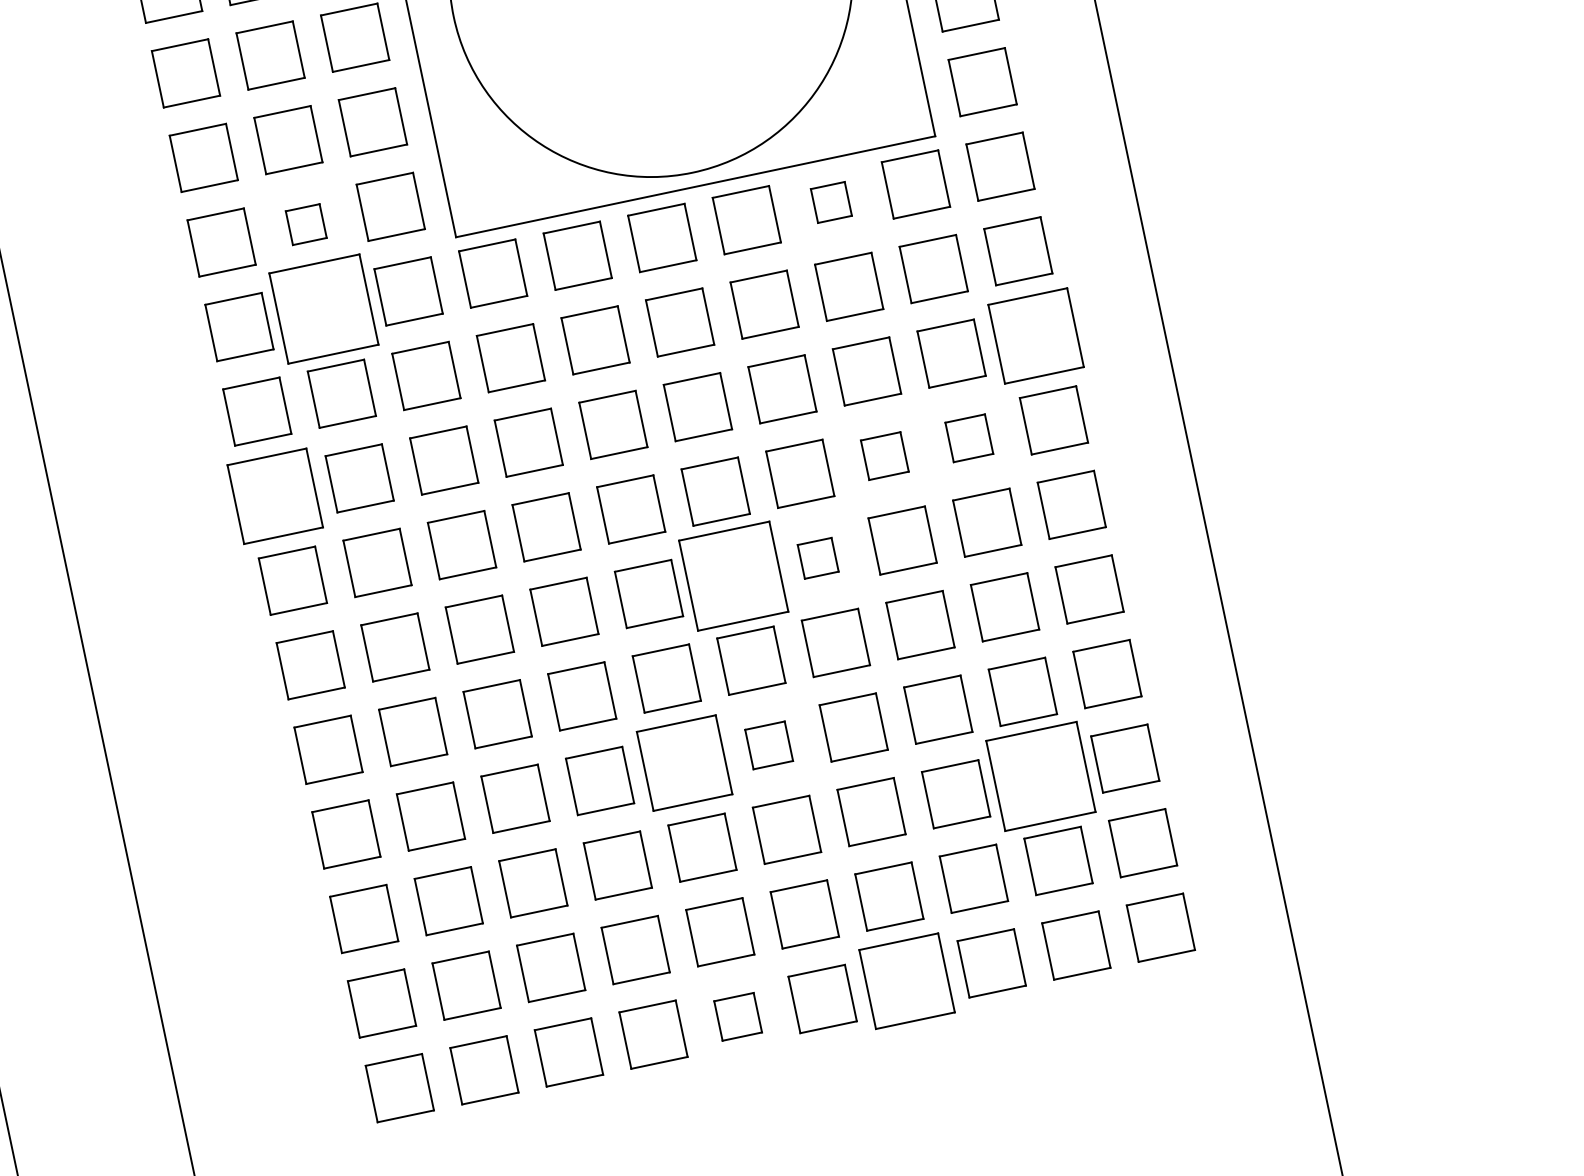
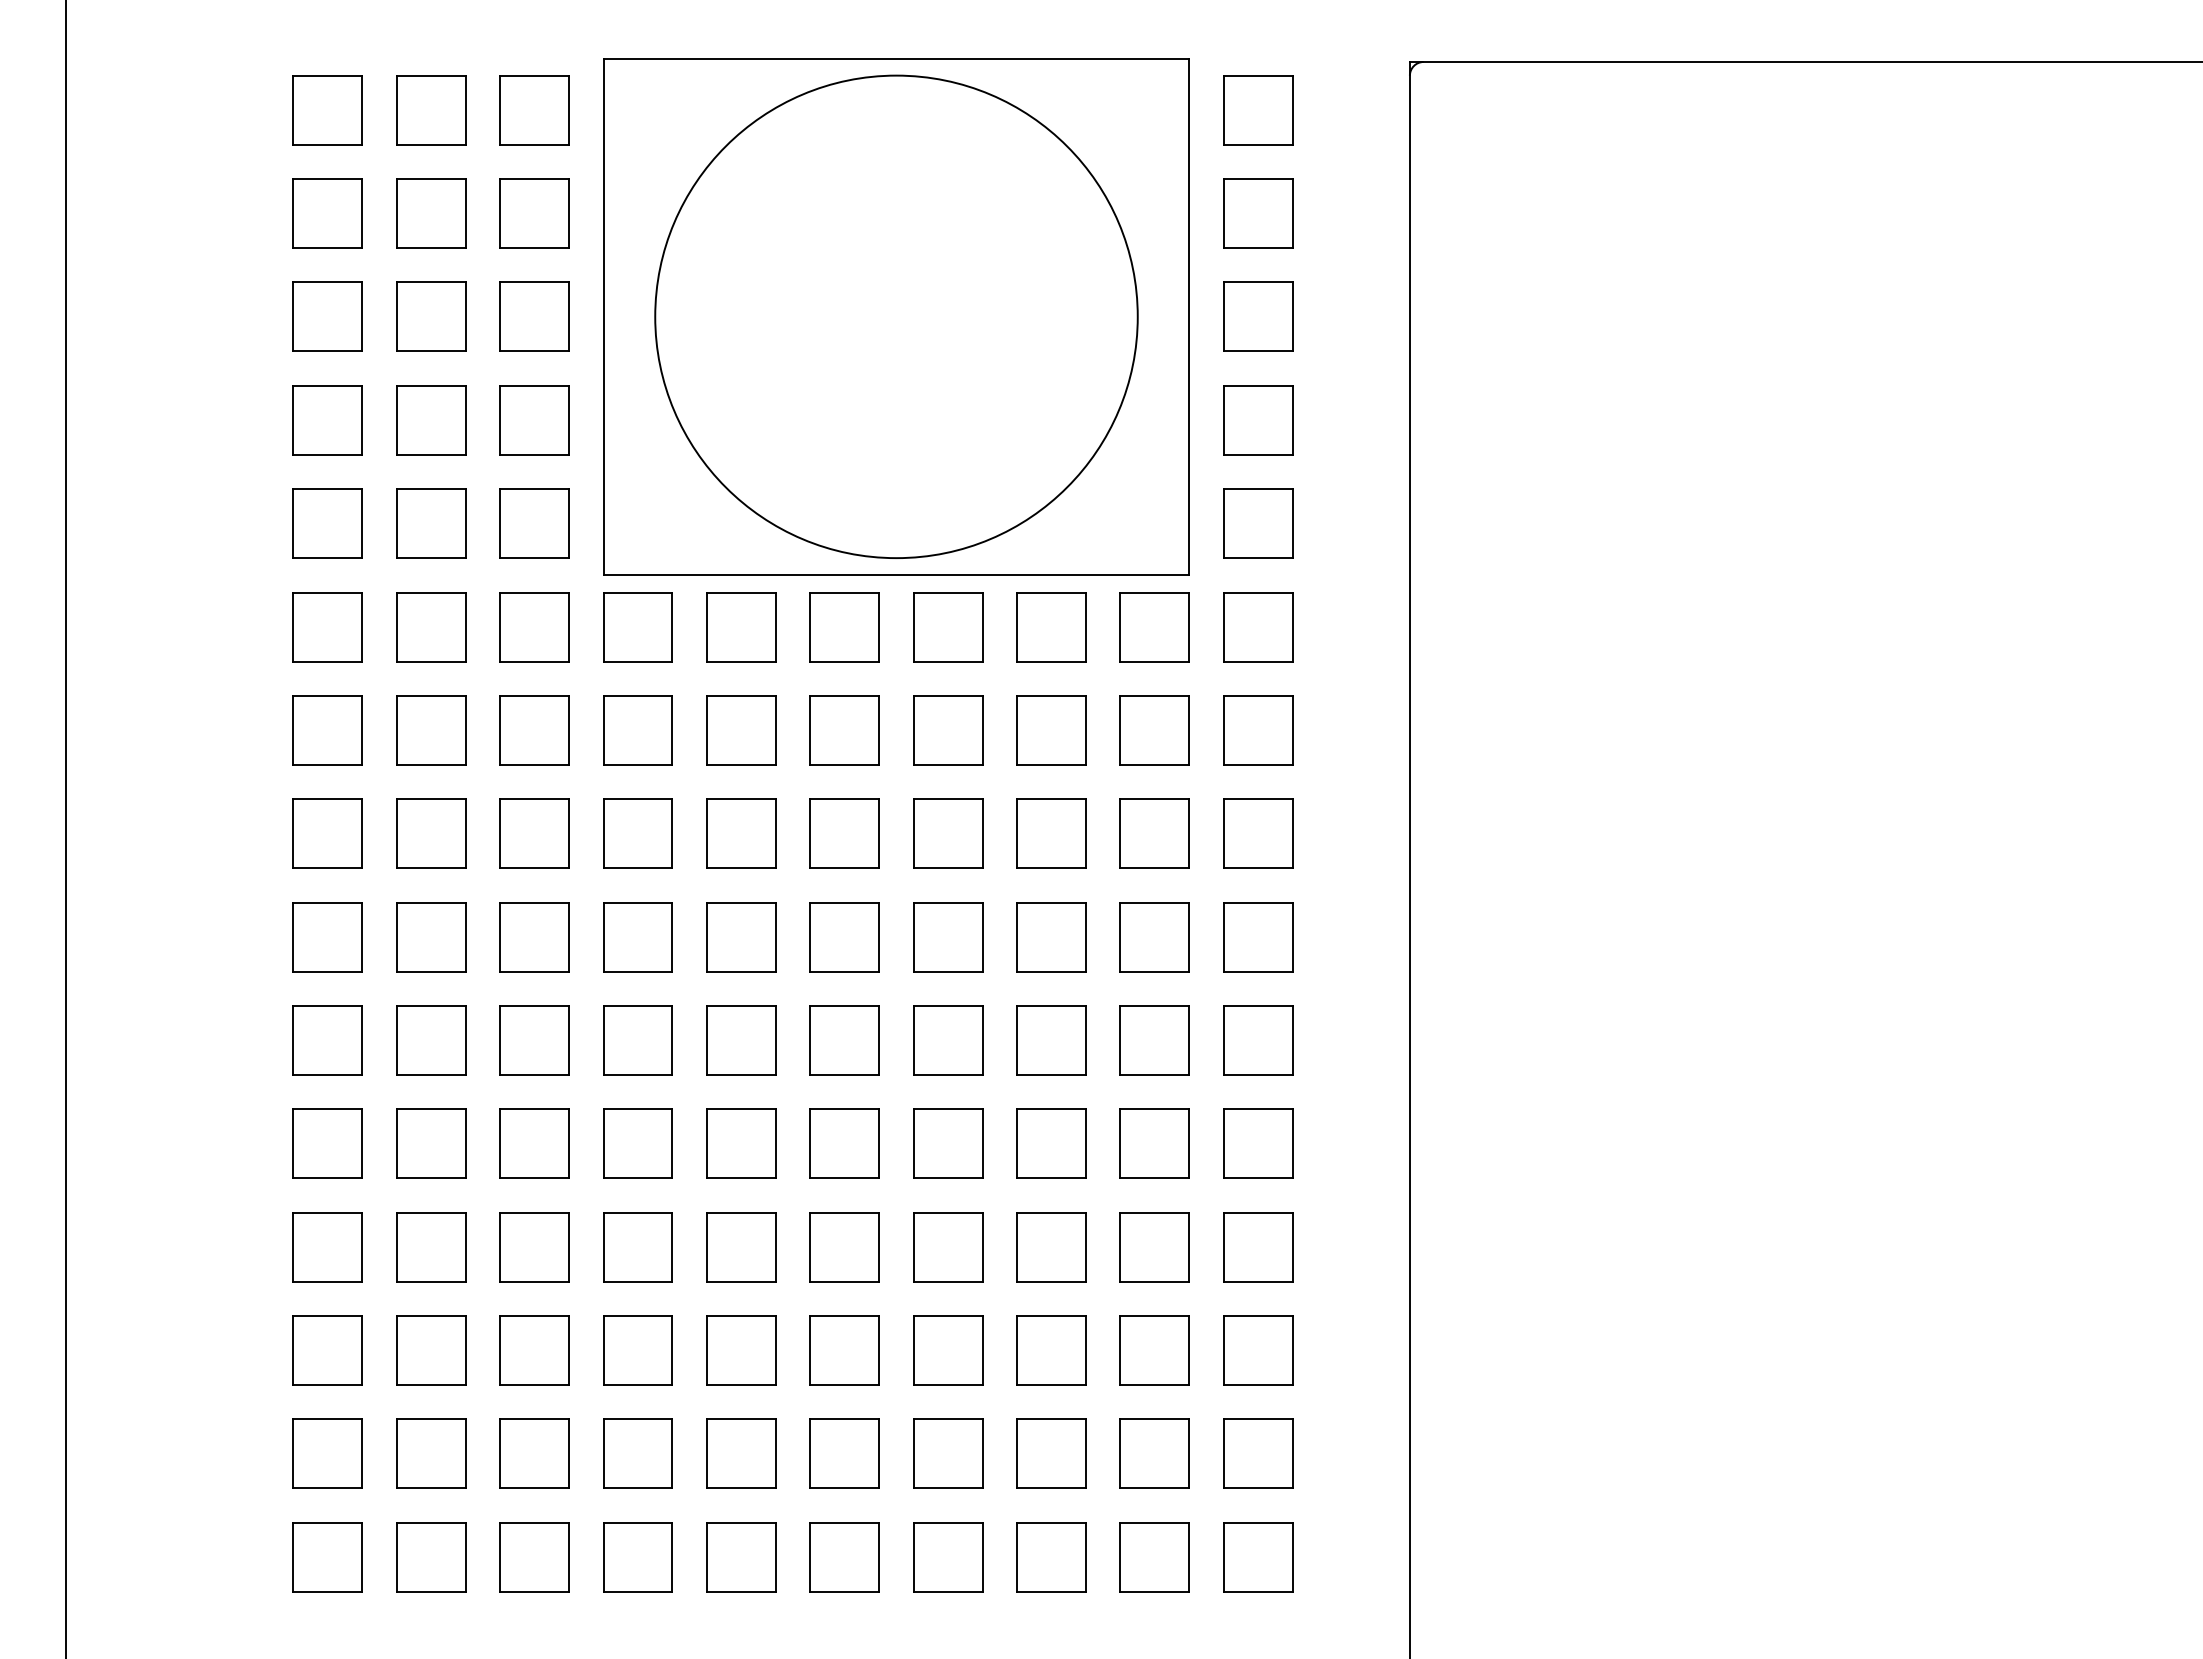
part: (831, 202) -> (1051, 627), size x1.67
part: (306, 224) -> (431, 523), size x1.67
part: (324, 309) -> (431, 627), size x0.62
part: (1036, 335) -> (1258, 833), size x0.71
part: (969, 438) -> (1154, 937), size x1.43
part: (884, 456) -> (1051, 937), size x1.43
part: (274, 496) -> (327, 833), size x0.71
part: (818, 558) -> (948, 1040), size x1.67
part: (733, 576) -> (844, 1040), size x0.62
part: (769, 745) -> (844, 1247), size x1.43
part: (684, 763) -> (741, 1247), size x0.71
part: (1040, 776) -> (1154, 1350), size x0.62
part: (907, 981) -> (948, 1557), size x0.71
part: (738, 1016) -> (741, 1557), size x1.43

